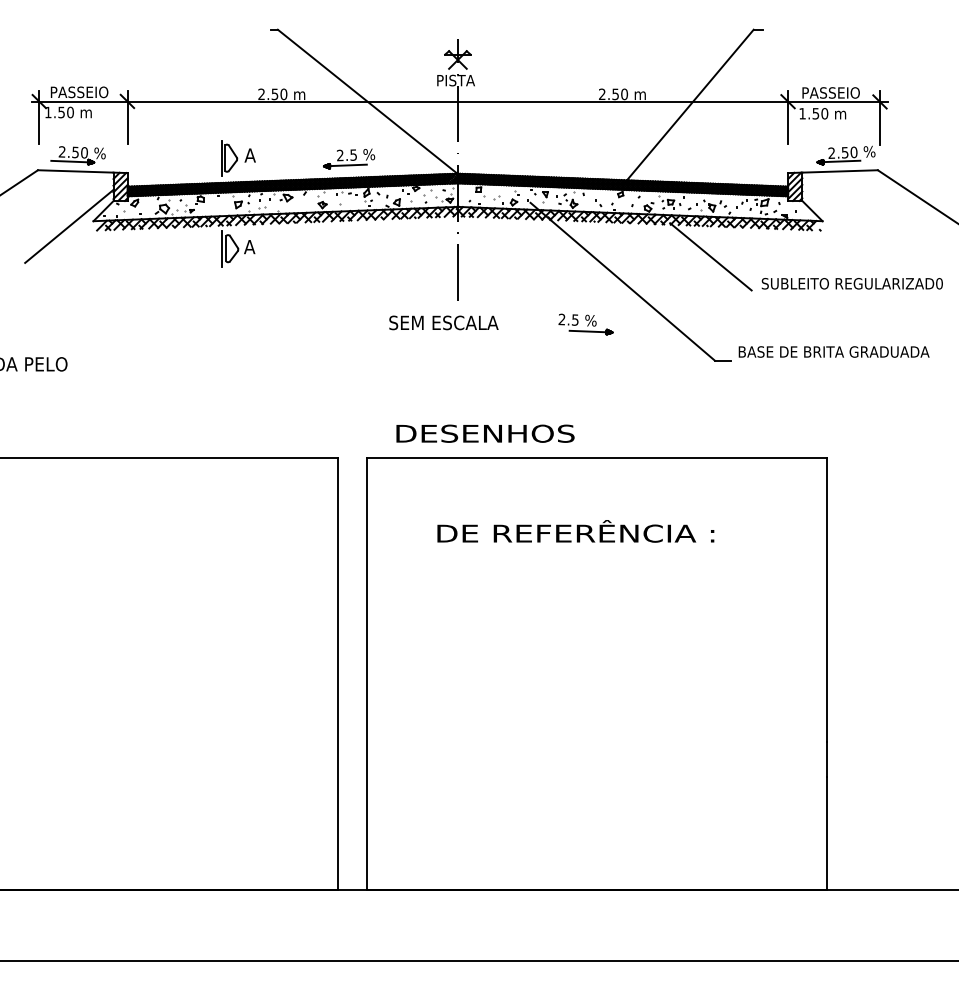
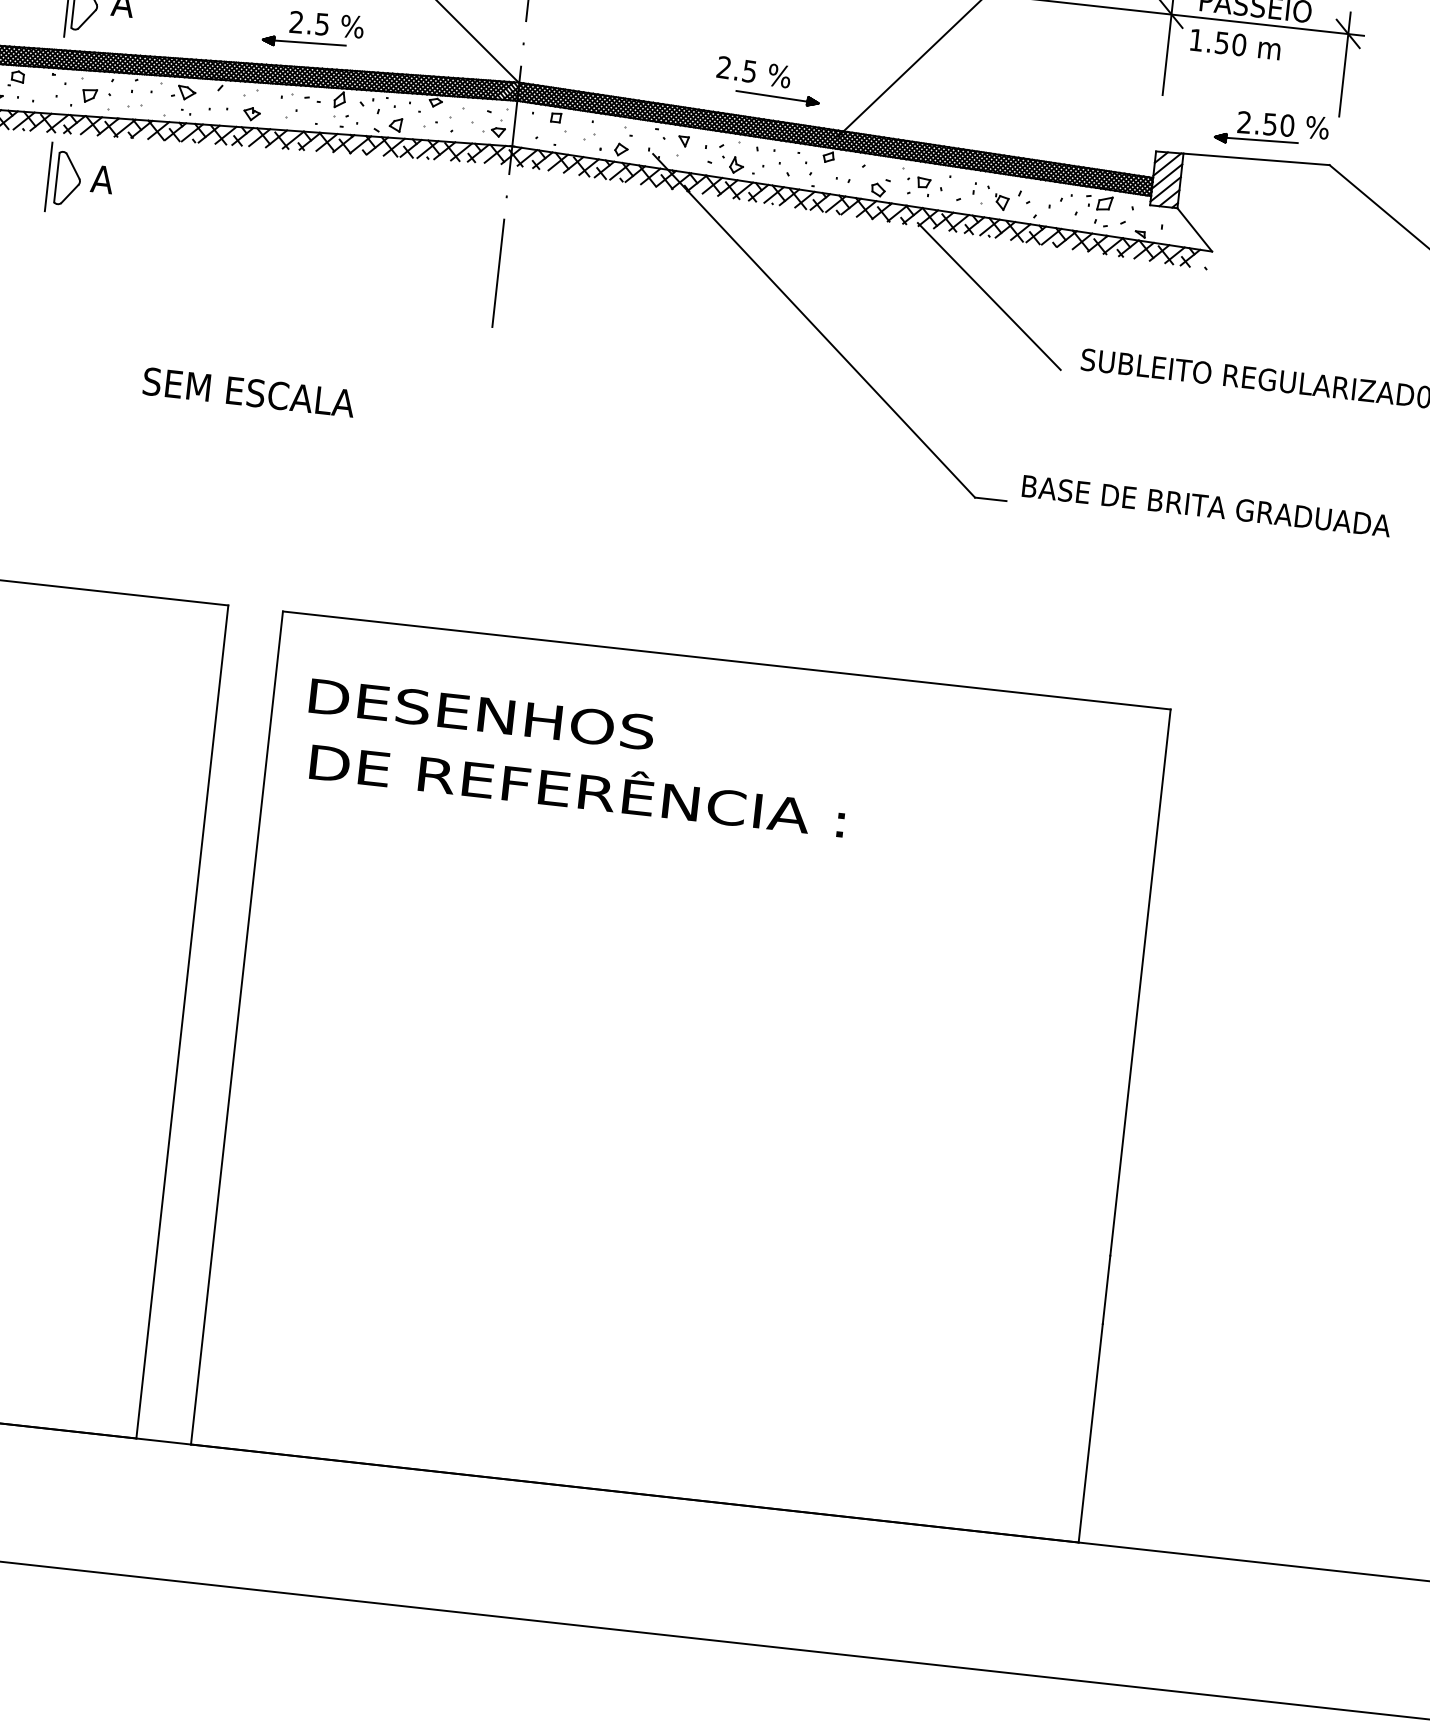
text: (443, 322) -> (248, 391), moved
part: (585, 324) -> (768, 82), moved
text: (485, 433) -> (481, 713), moved
text: (575, 531) -> (577, 786), moved

